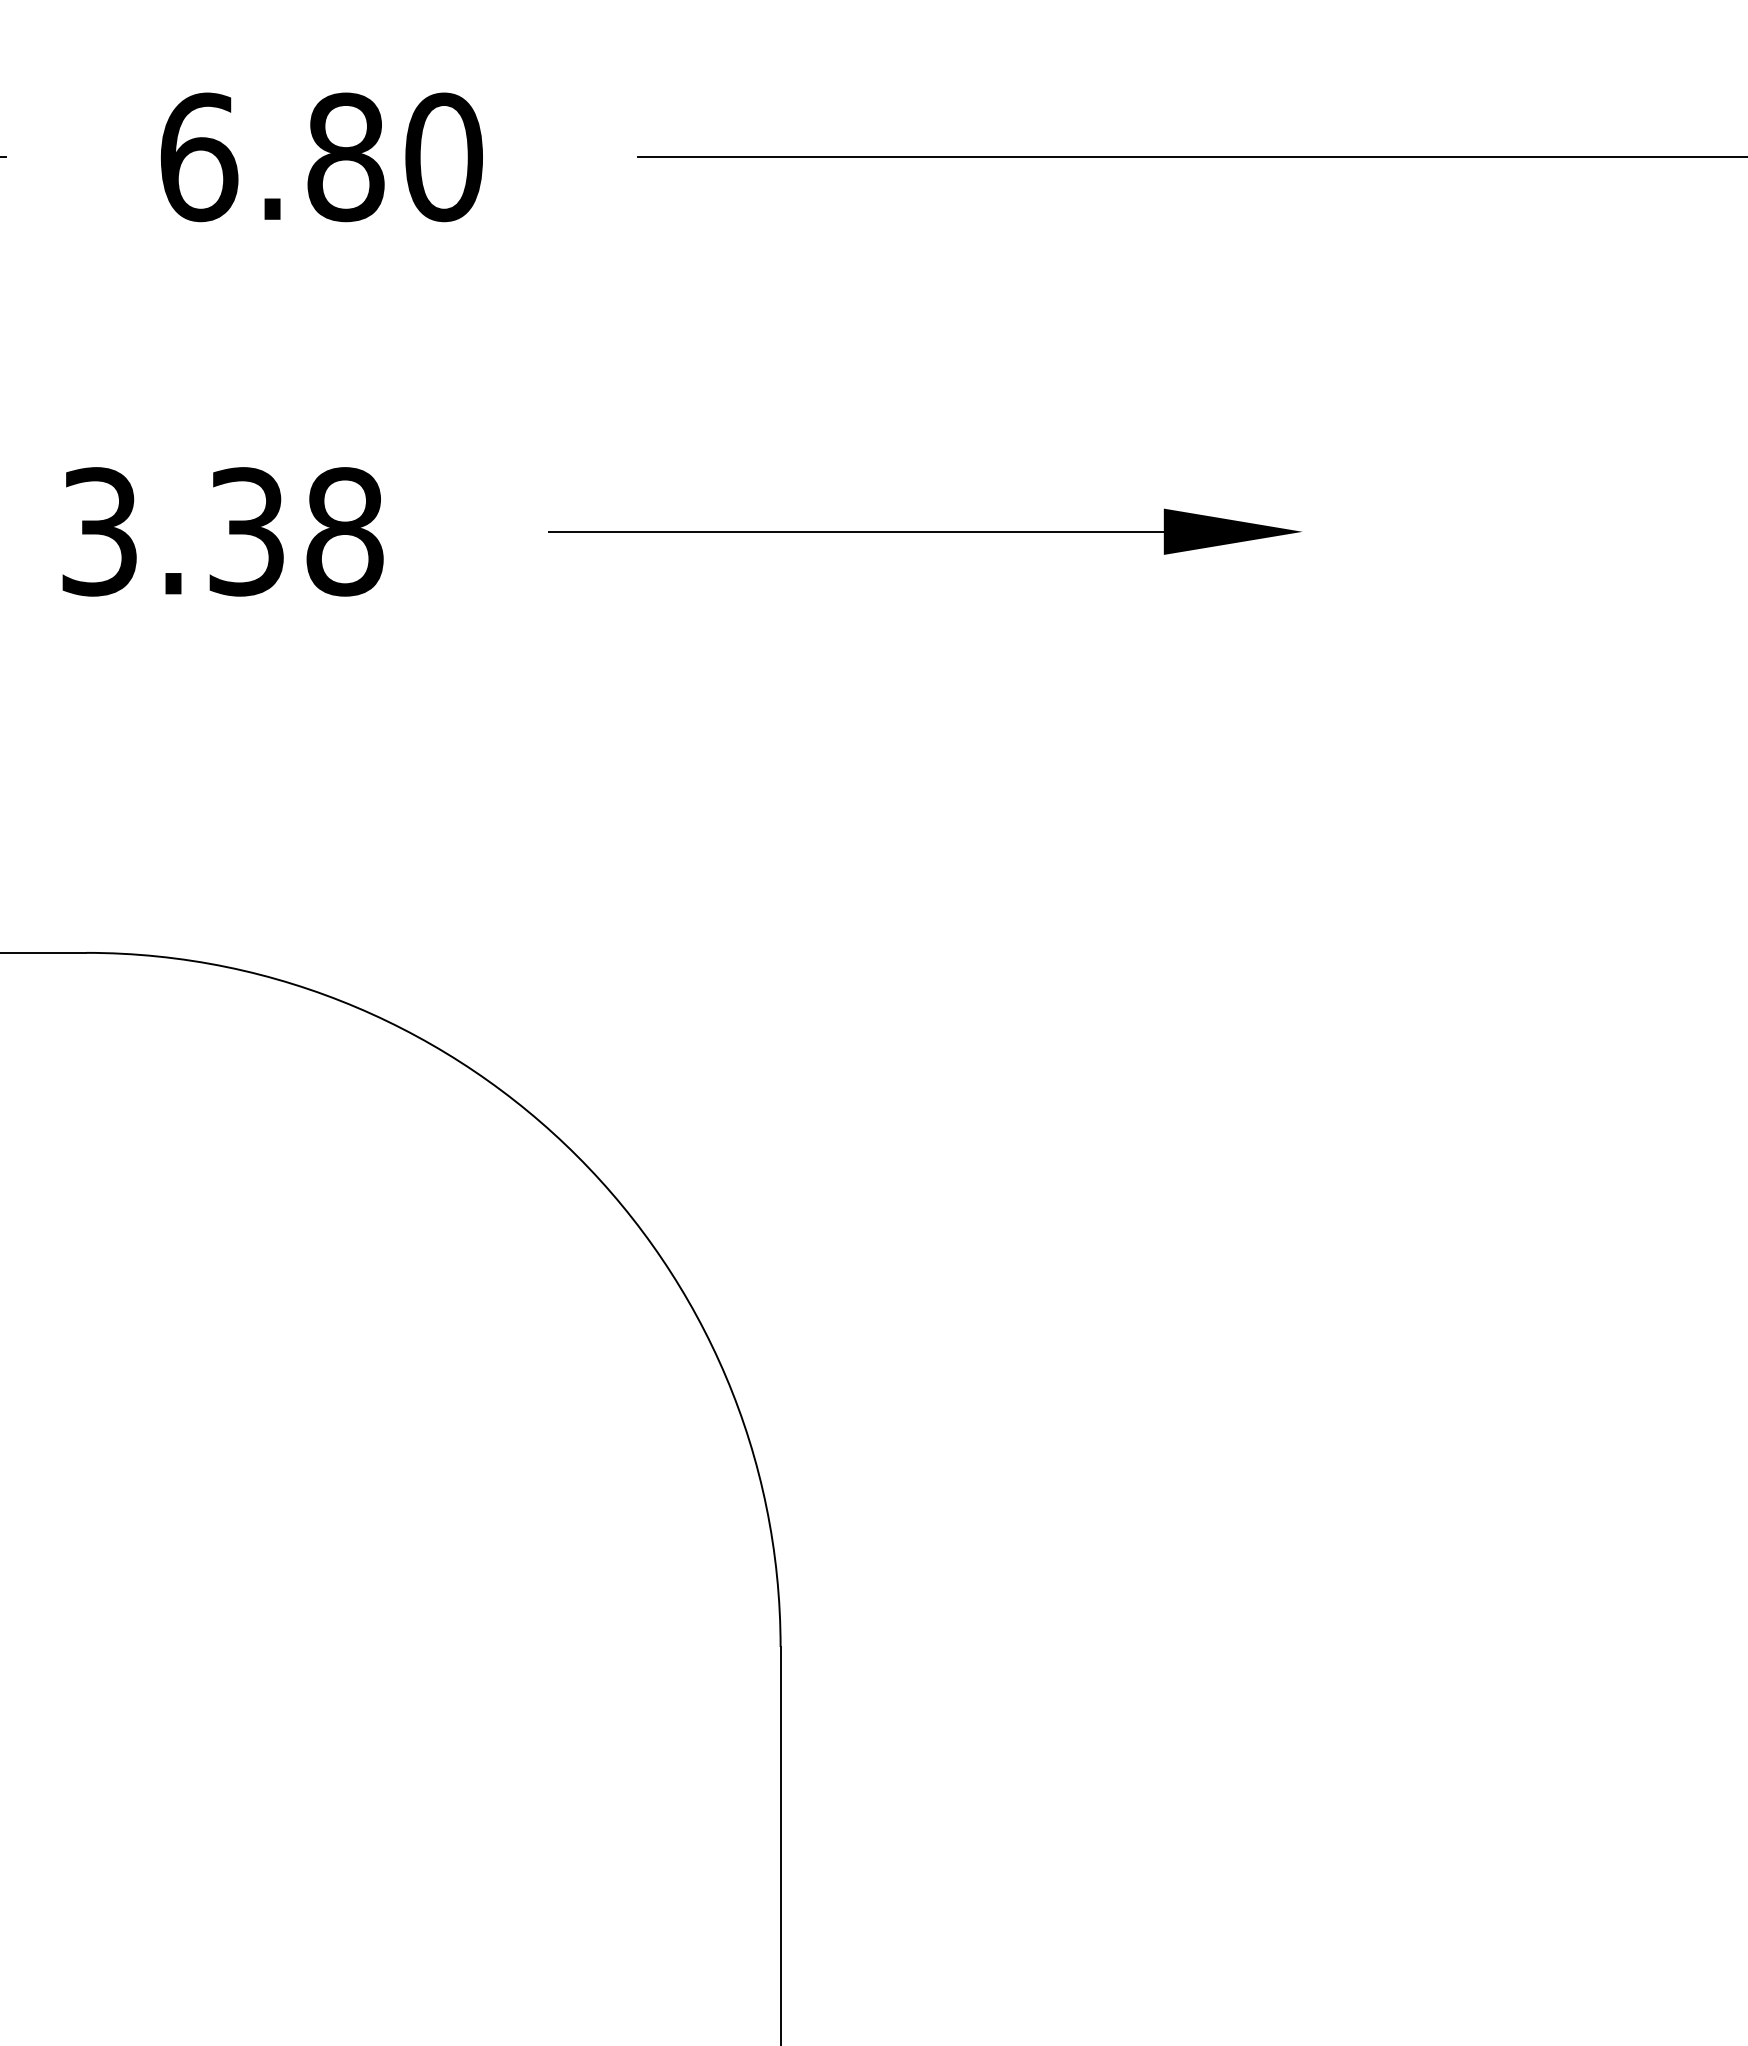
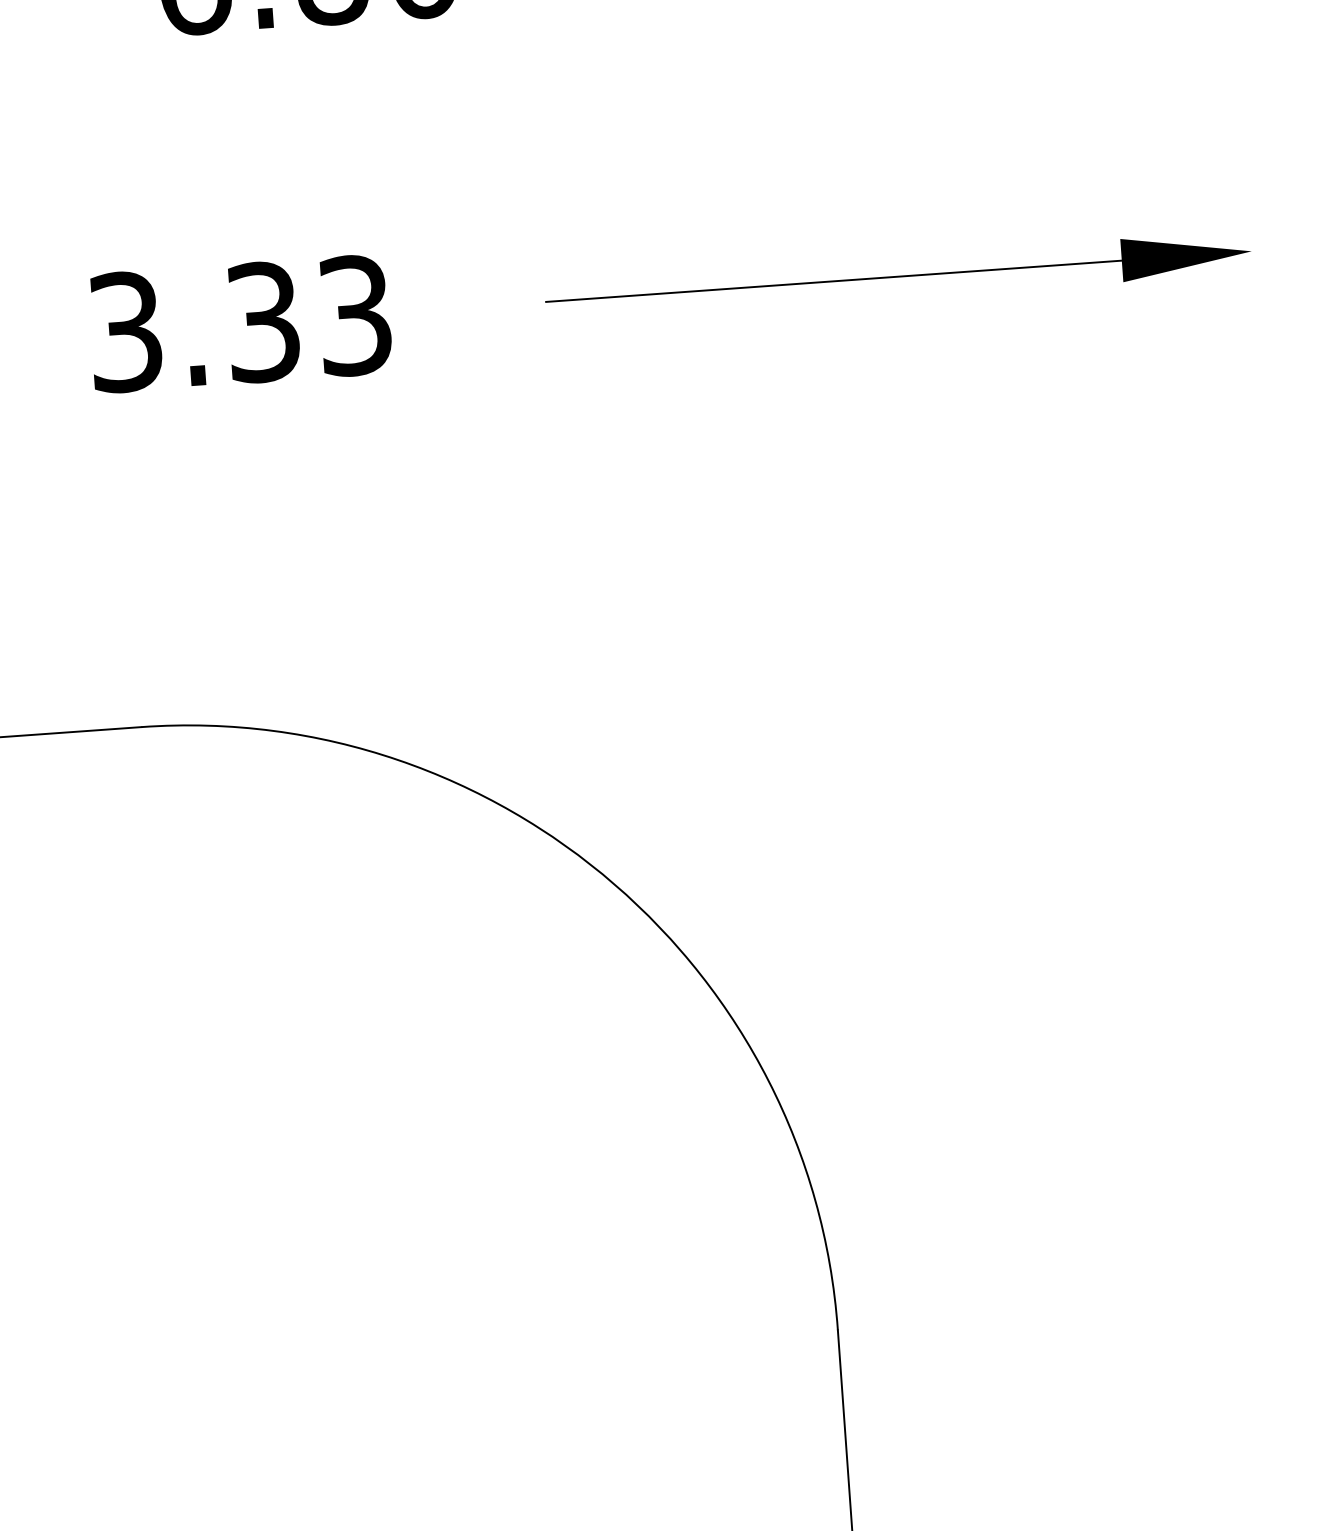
text: (344, 531) -> (354, 315), 3.38 -> 3.33

